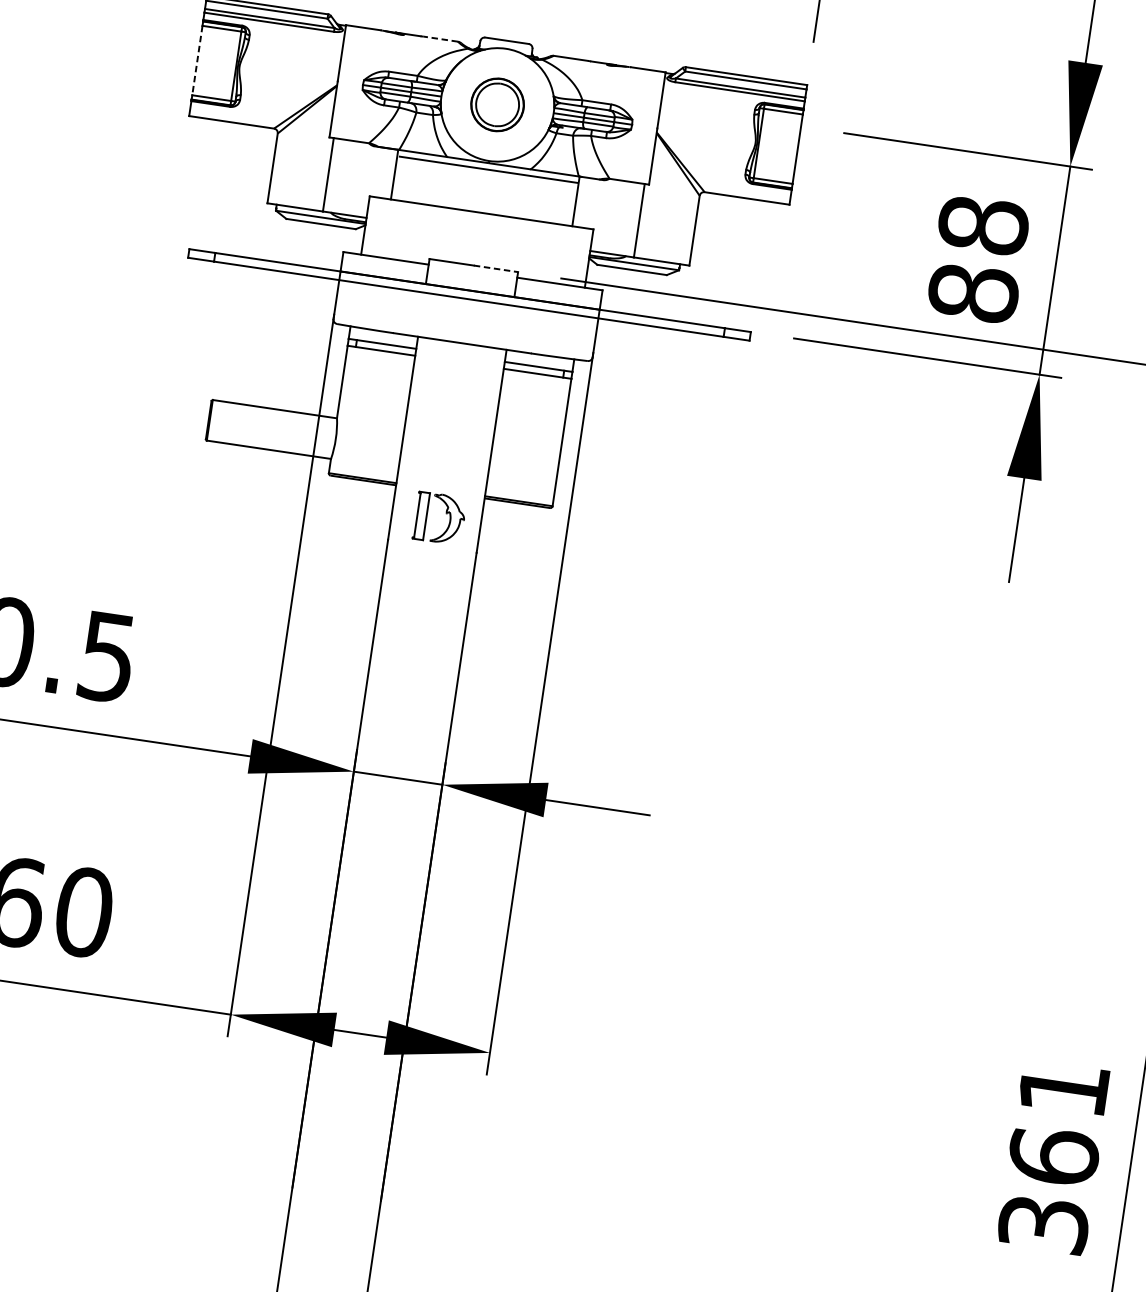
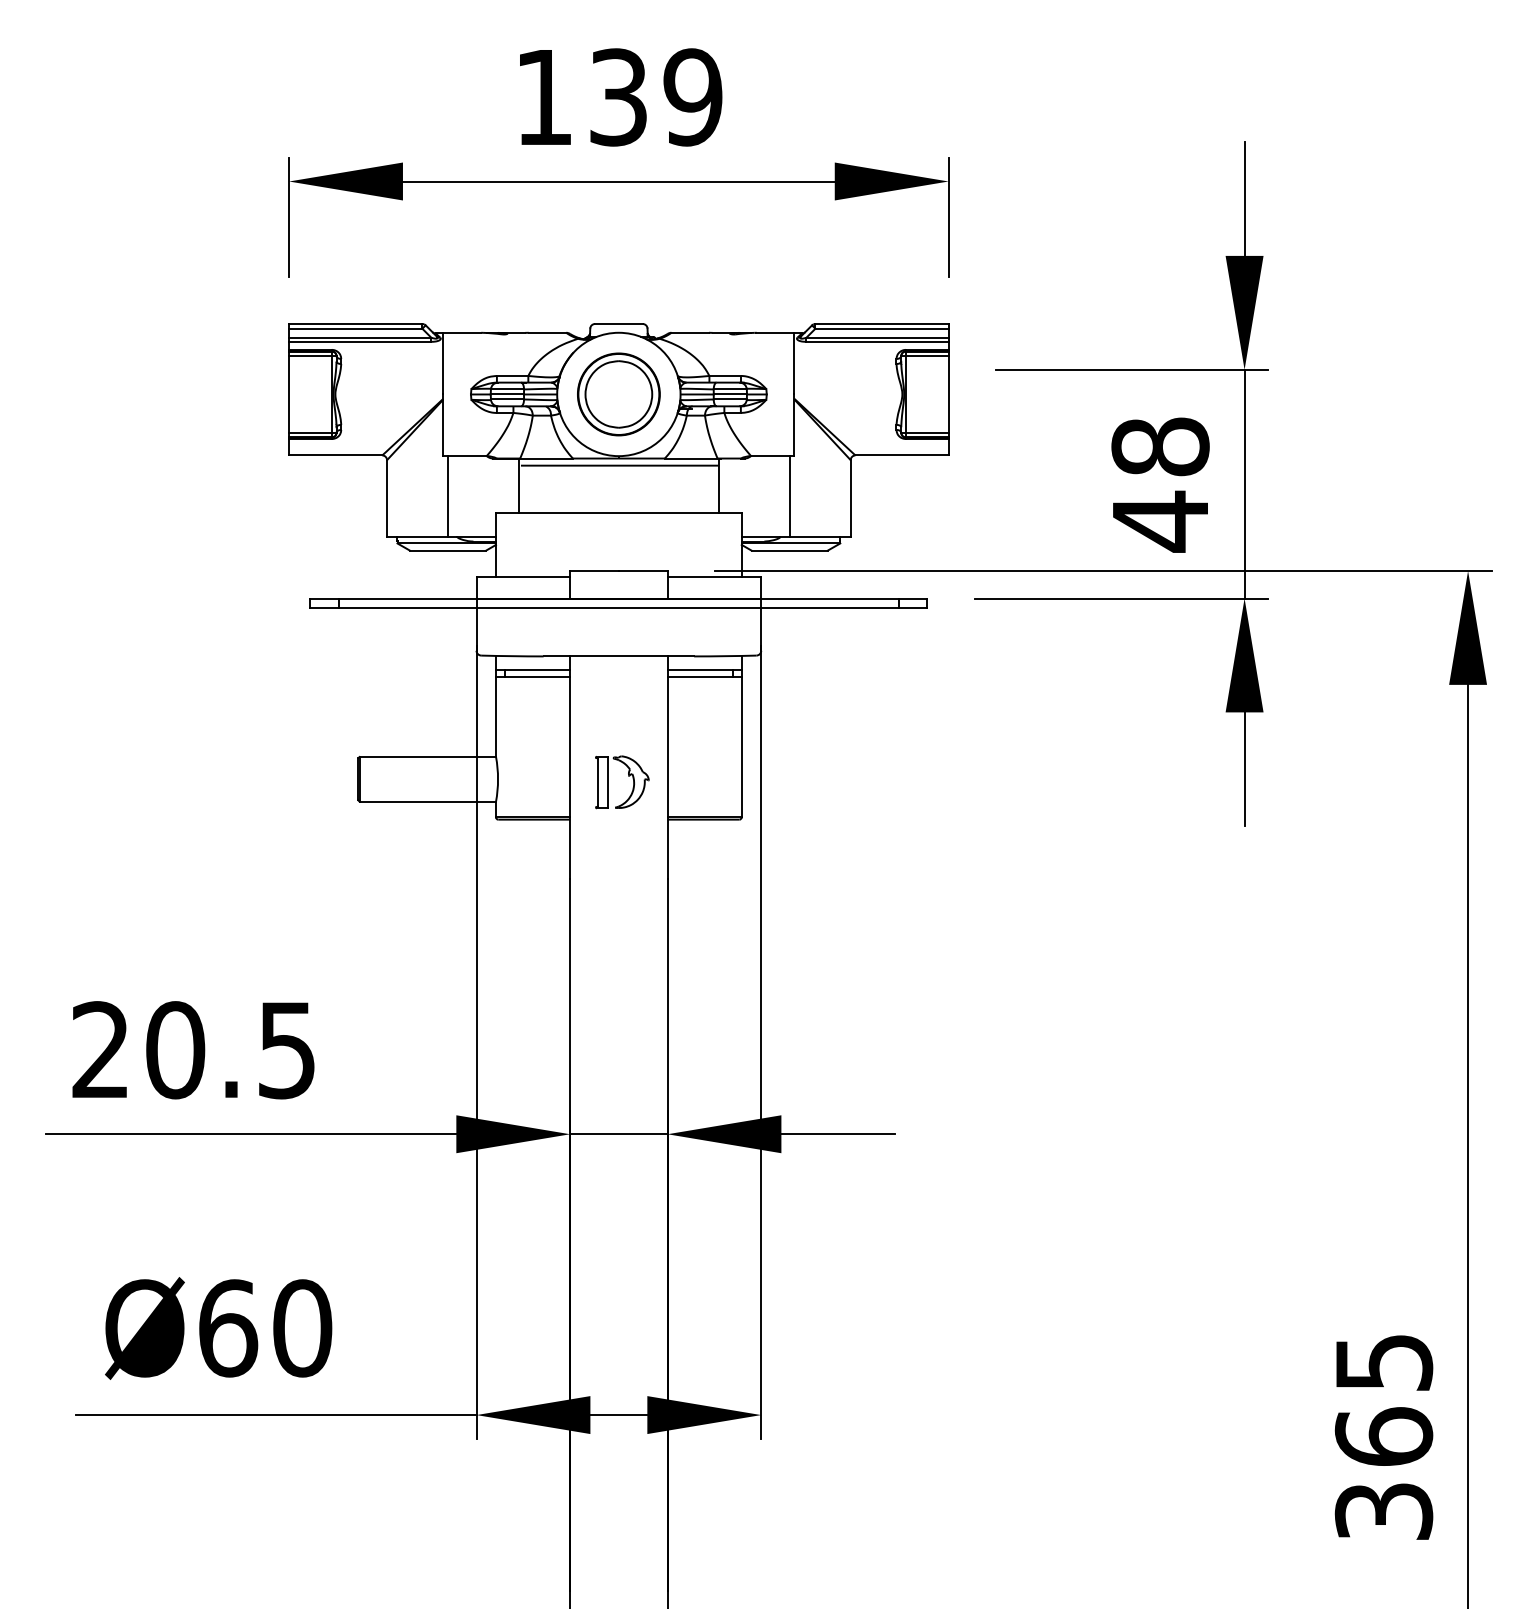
line: (440, 38) -> (547, 332), dashed -> solid
line: (197, 60) -> (289, 394), dashed -> solid
part: (497, 104) -> (618, 394), size x1.43
line: (496, 269) -> (643, 571), dashed -> solid
text: (973, 293) -> (1160, 521), 88 -> 48
part: (446, 513) -> (628, 776), moved
text: (1064, 1088) -> (1384, 1362), 361 -> 365

